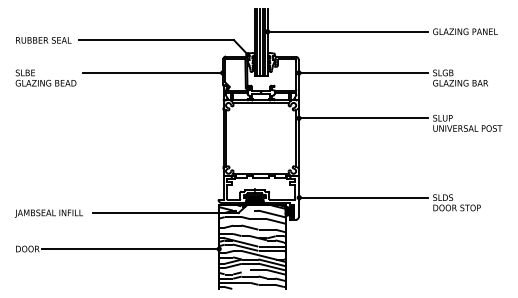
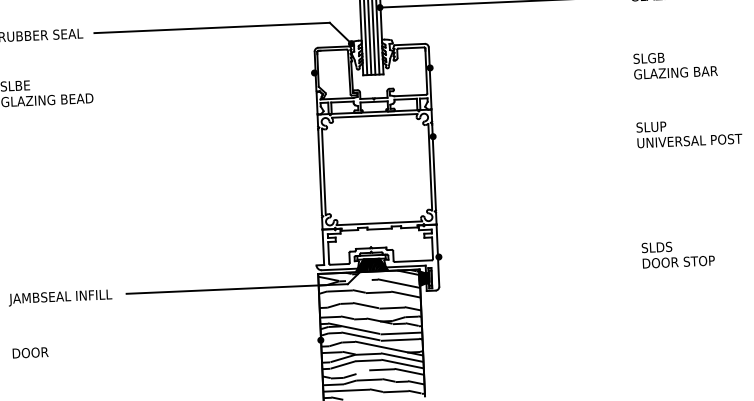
line: (152, 72) -> (208, 76), removed
line: (363, 72) -> (527, 62), removed
line: (363, 118) -> (531, 132), removed
line: (363, 197) -> (536, 252), removed
line: (130, 249) -> (186, 346), removed

